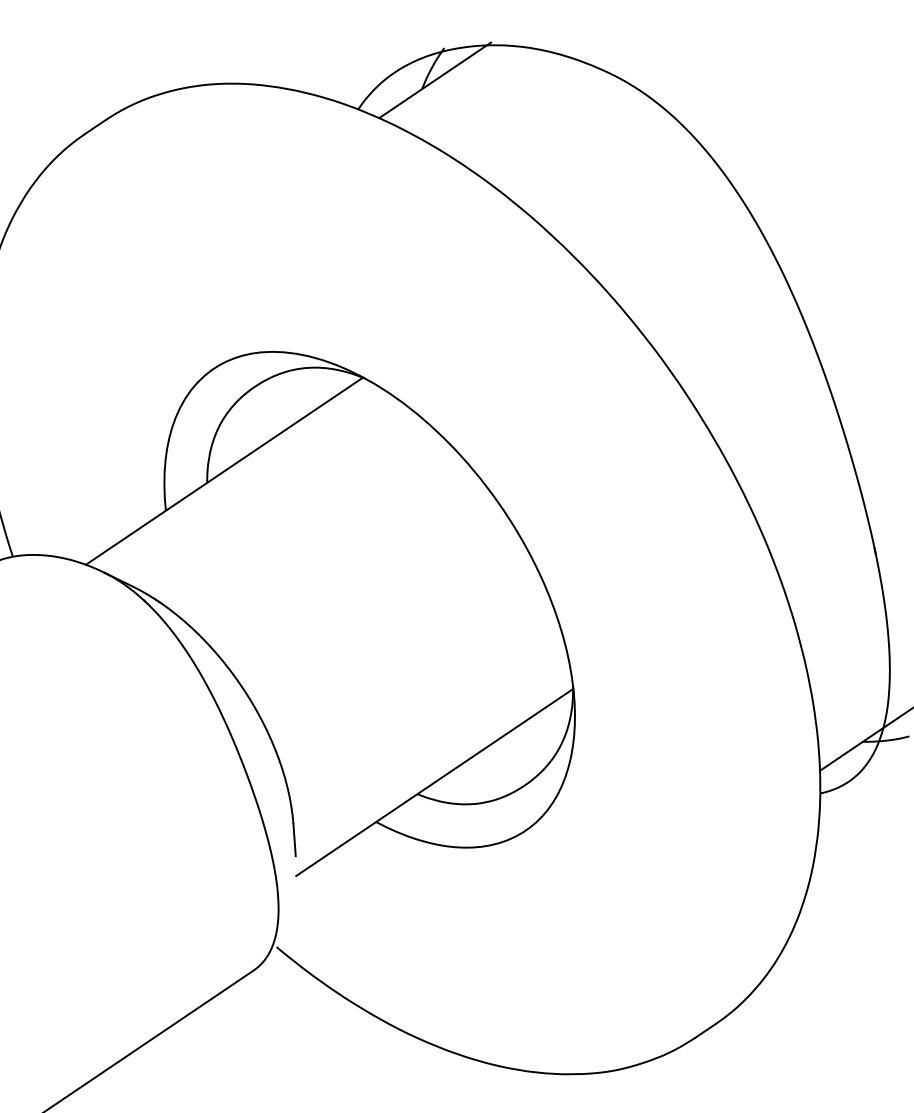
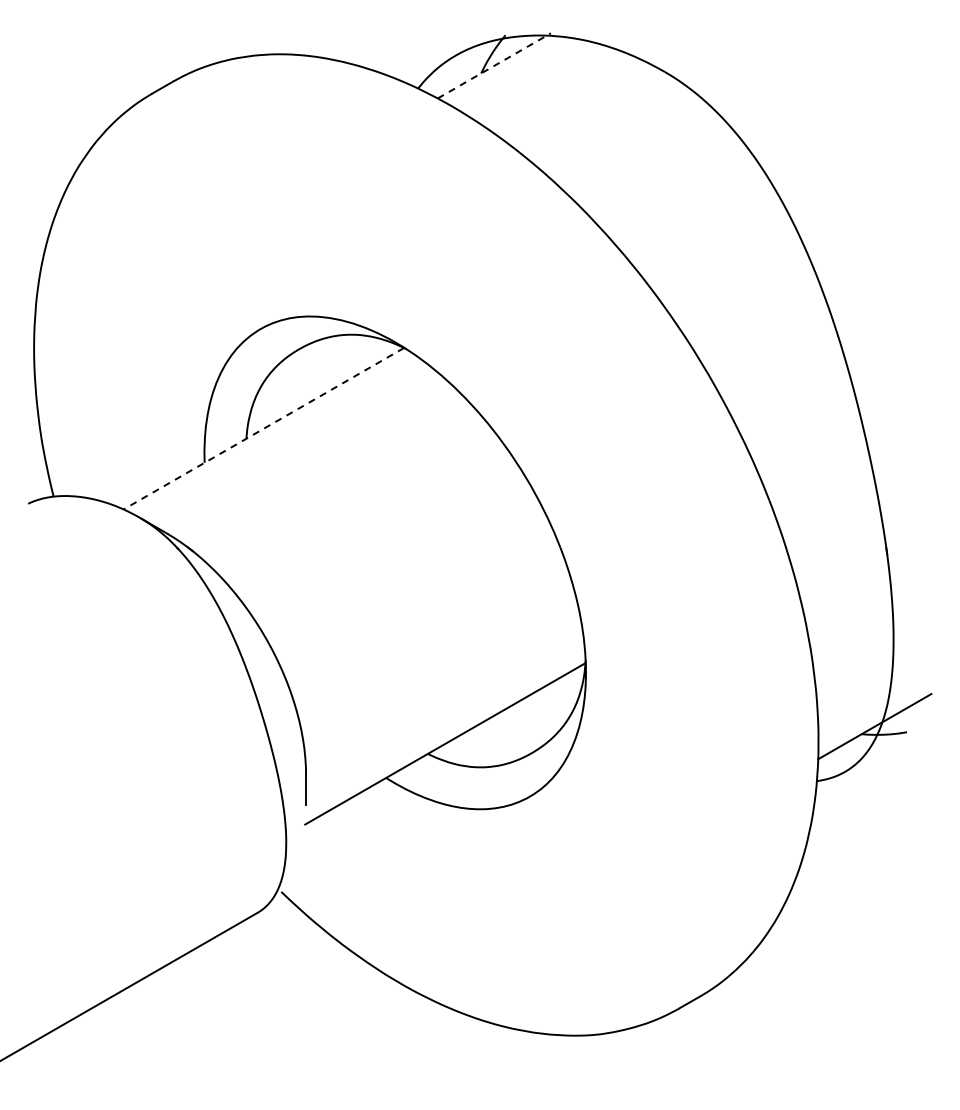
line: (435, 79) -> (494, 65), solid -> dashed
line: (224, 471) -> (263, 428), solid -> dashed

